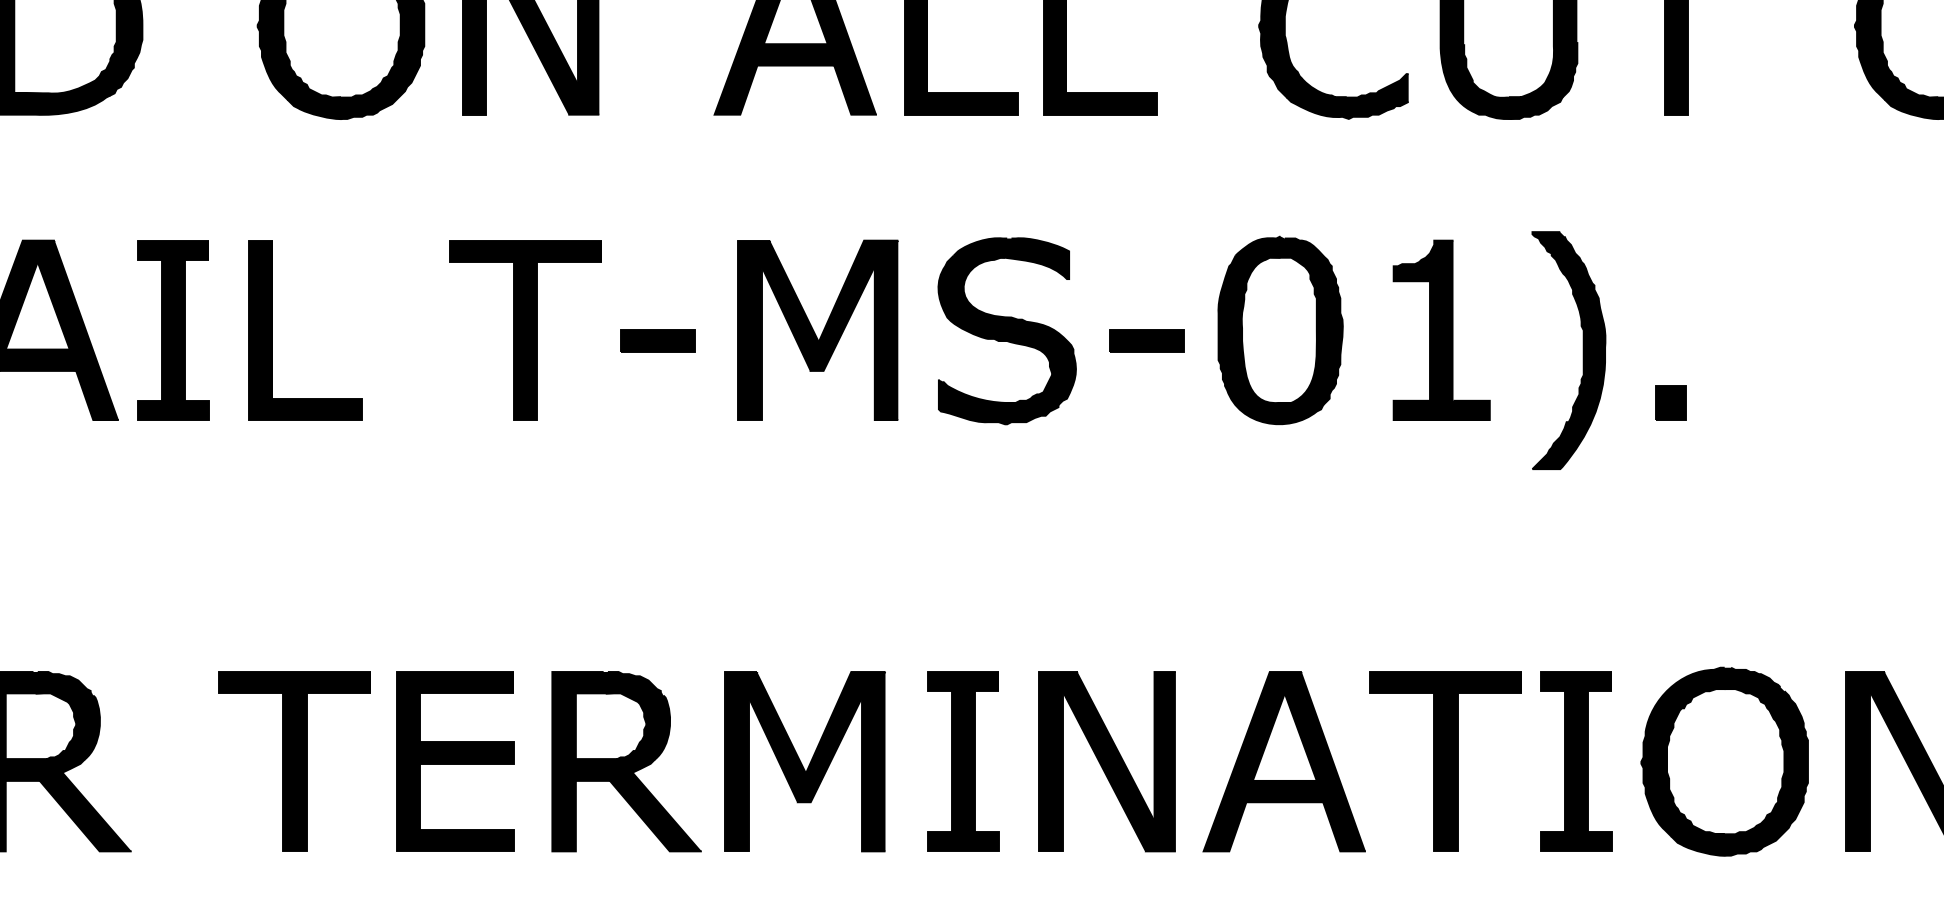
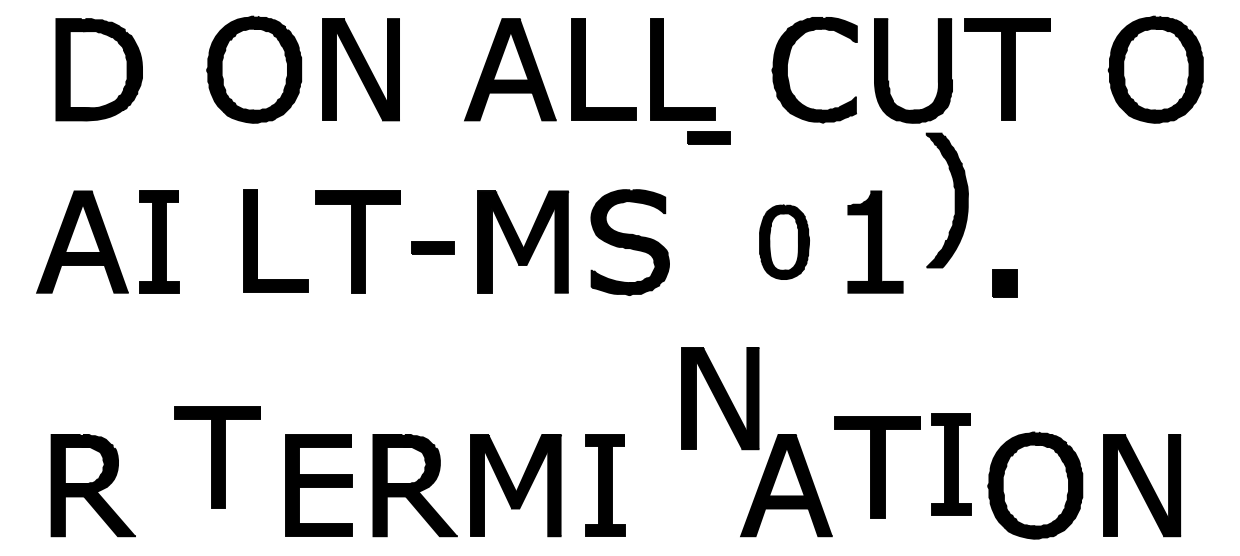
part: (272, 329) -> (257, 240), moved
part: (1280, 329) -> (784, 241), size x0.7
part: (1145, 339) -> (708, 137), moved
part: (1581, 350) -> (954, 200), moved
part: (1671, 401) -> (1005, 282), size x1.4
part: (293, 761) -> (217, 457), moved
part: (1106, 761) -> (720, 398), moved
part: (1445, 761) -> (877, 467), moved
part: (1576, 761) -> (951, 464), moved

